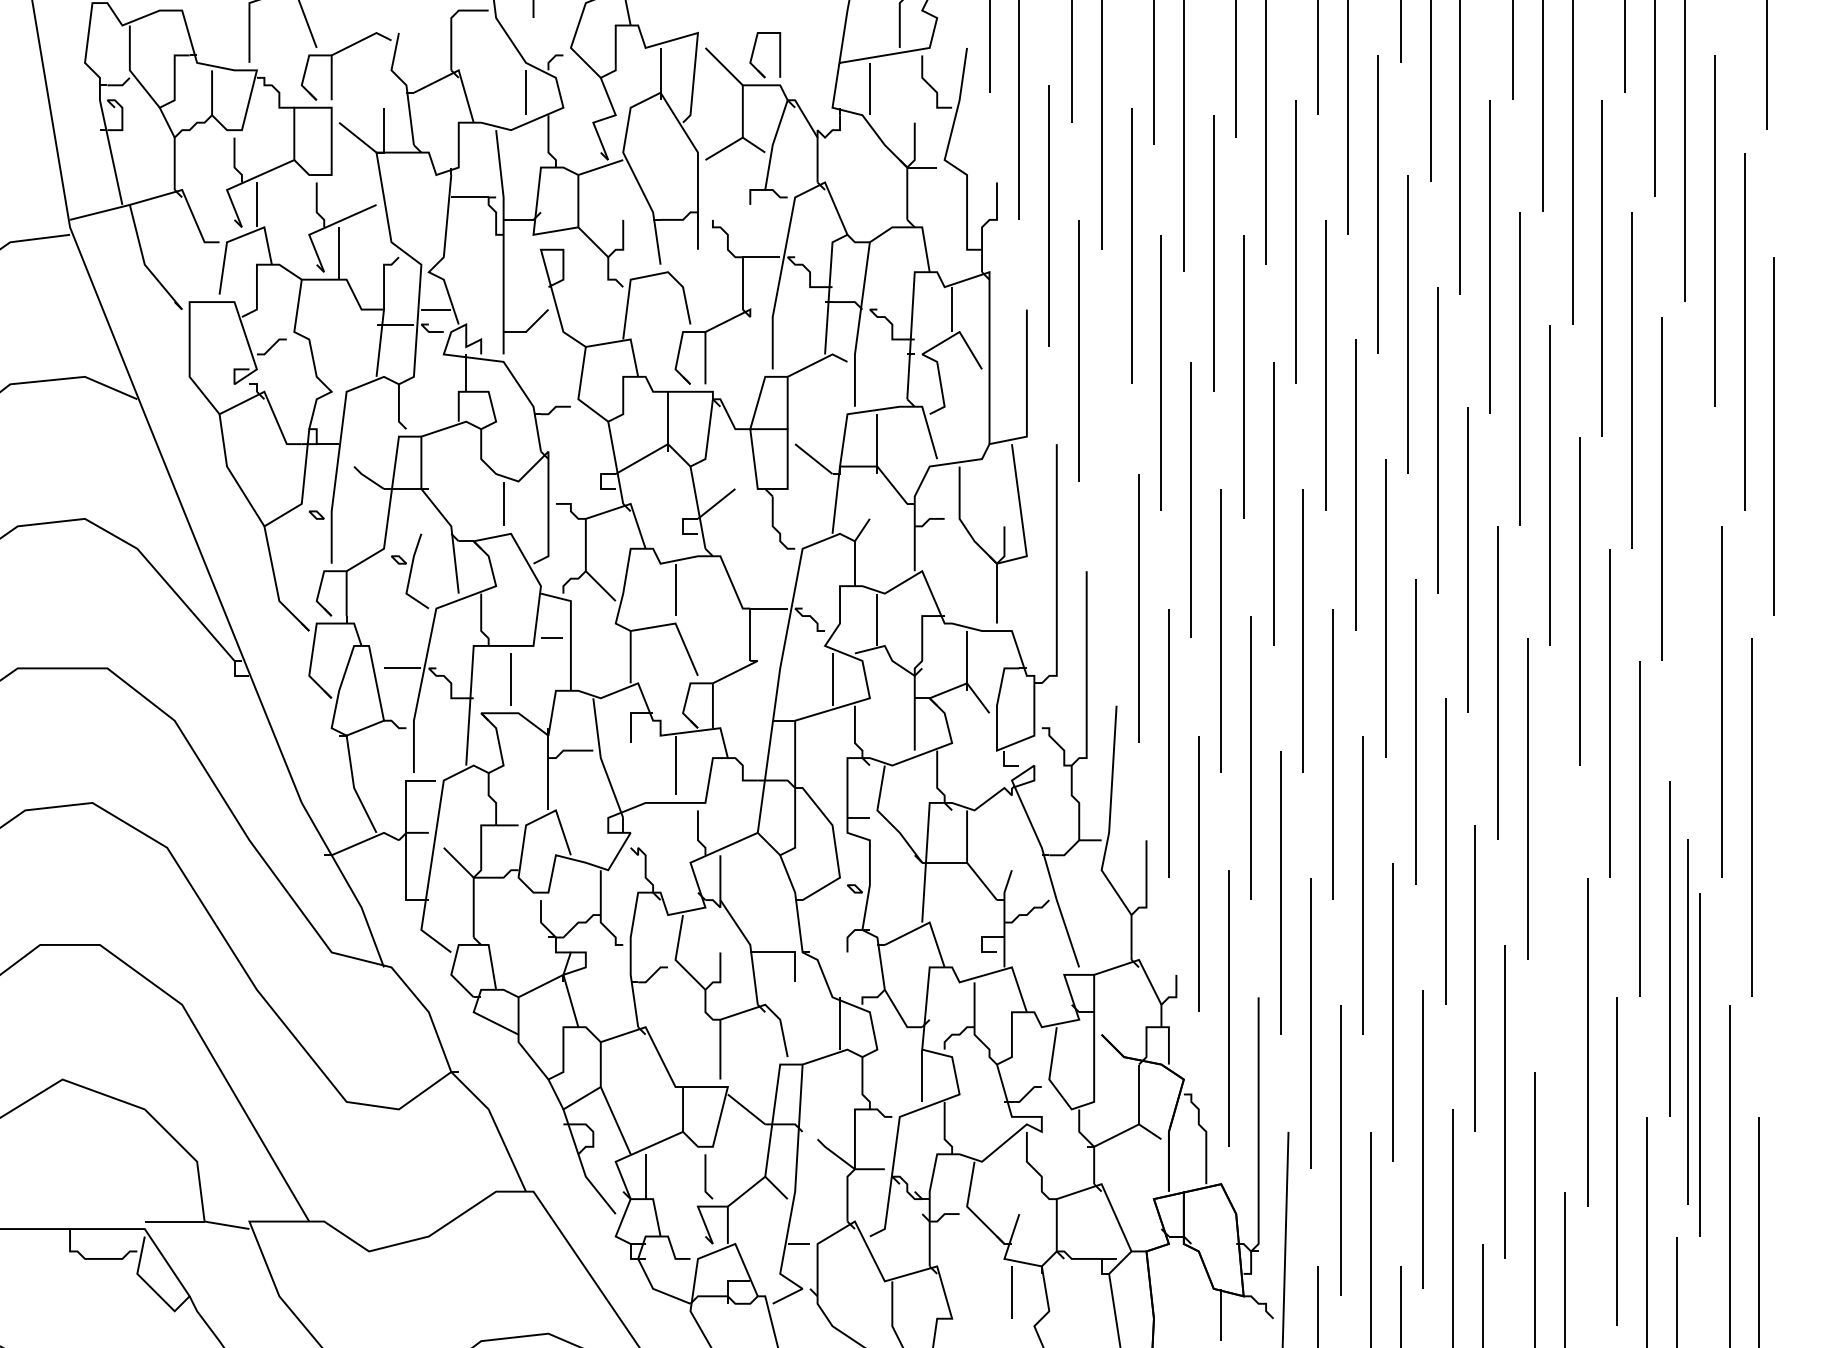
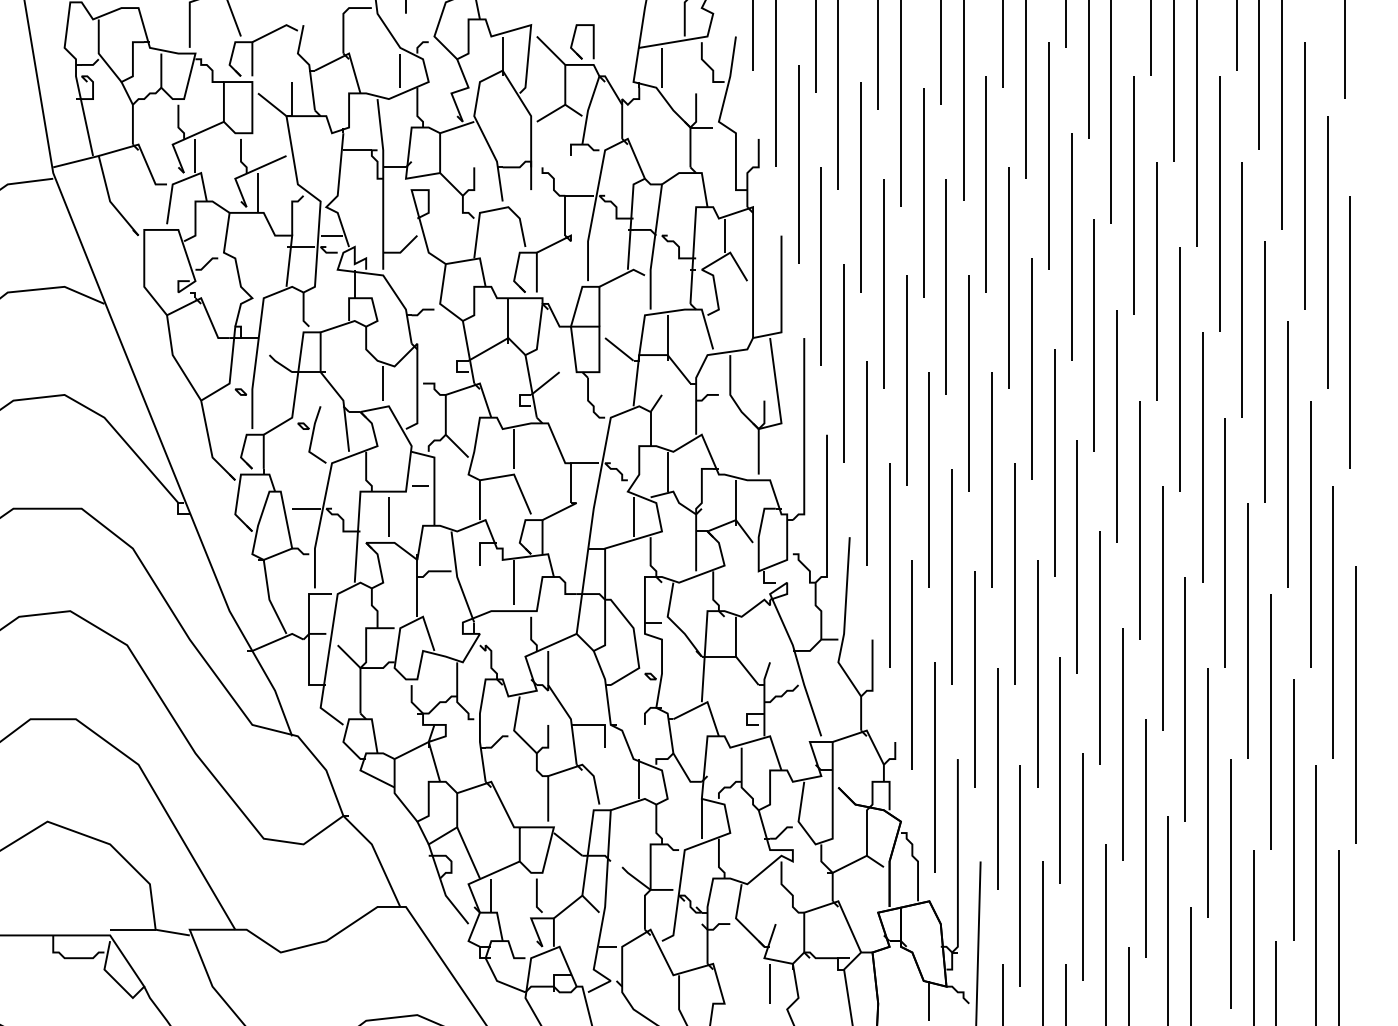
line: (1108, 477) -> (843, 363), added
line: (1691, 597) -> (1287, 454), added
line: (1557, 918) -> (1185, 699), added
line: (1687, 1021) -> (1355, 704), moved

